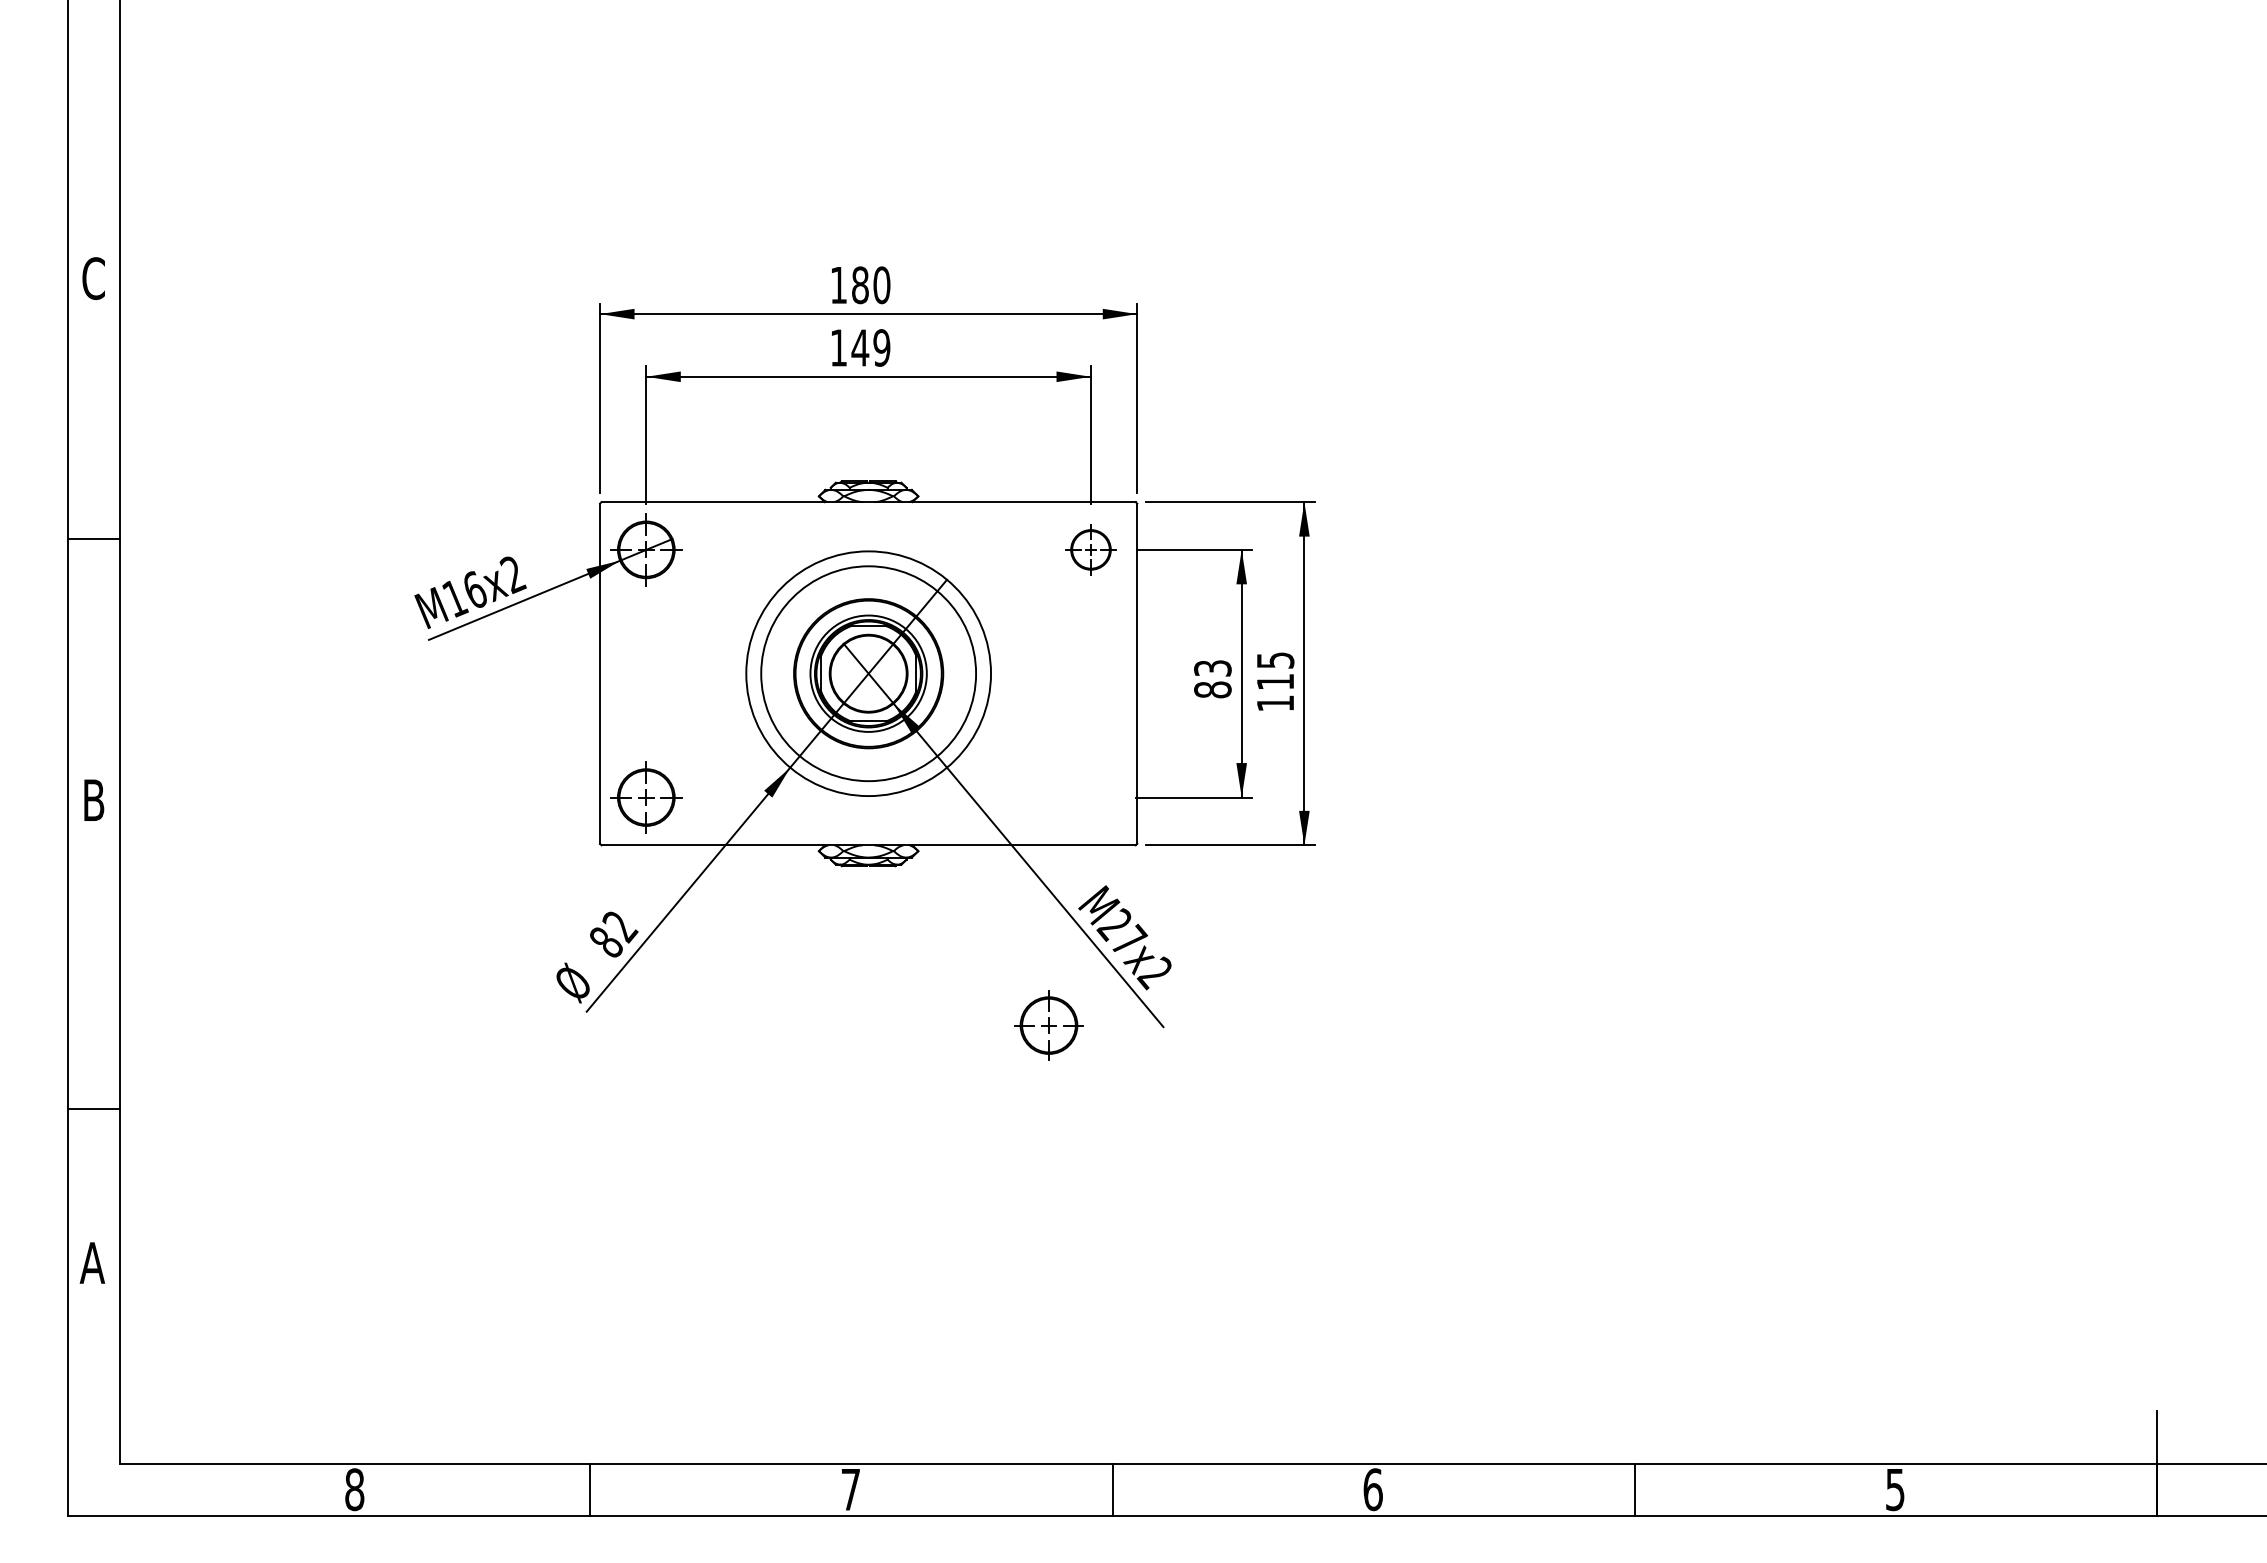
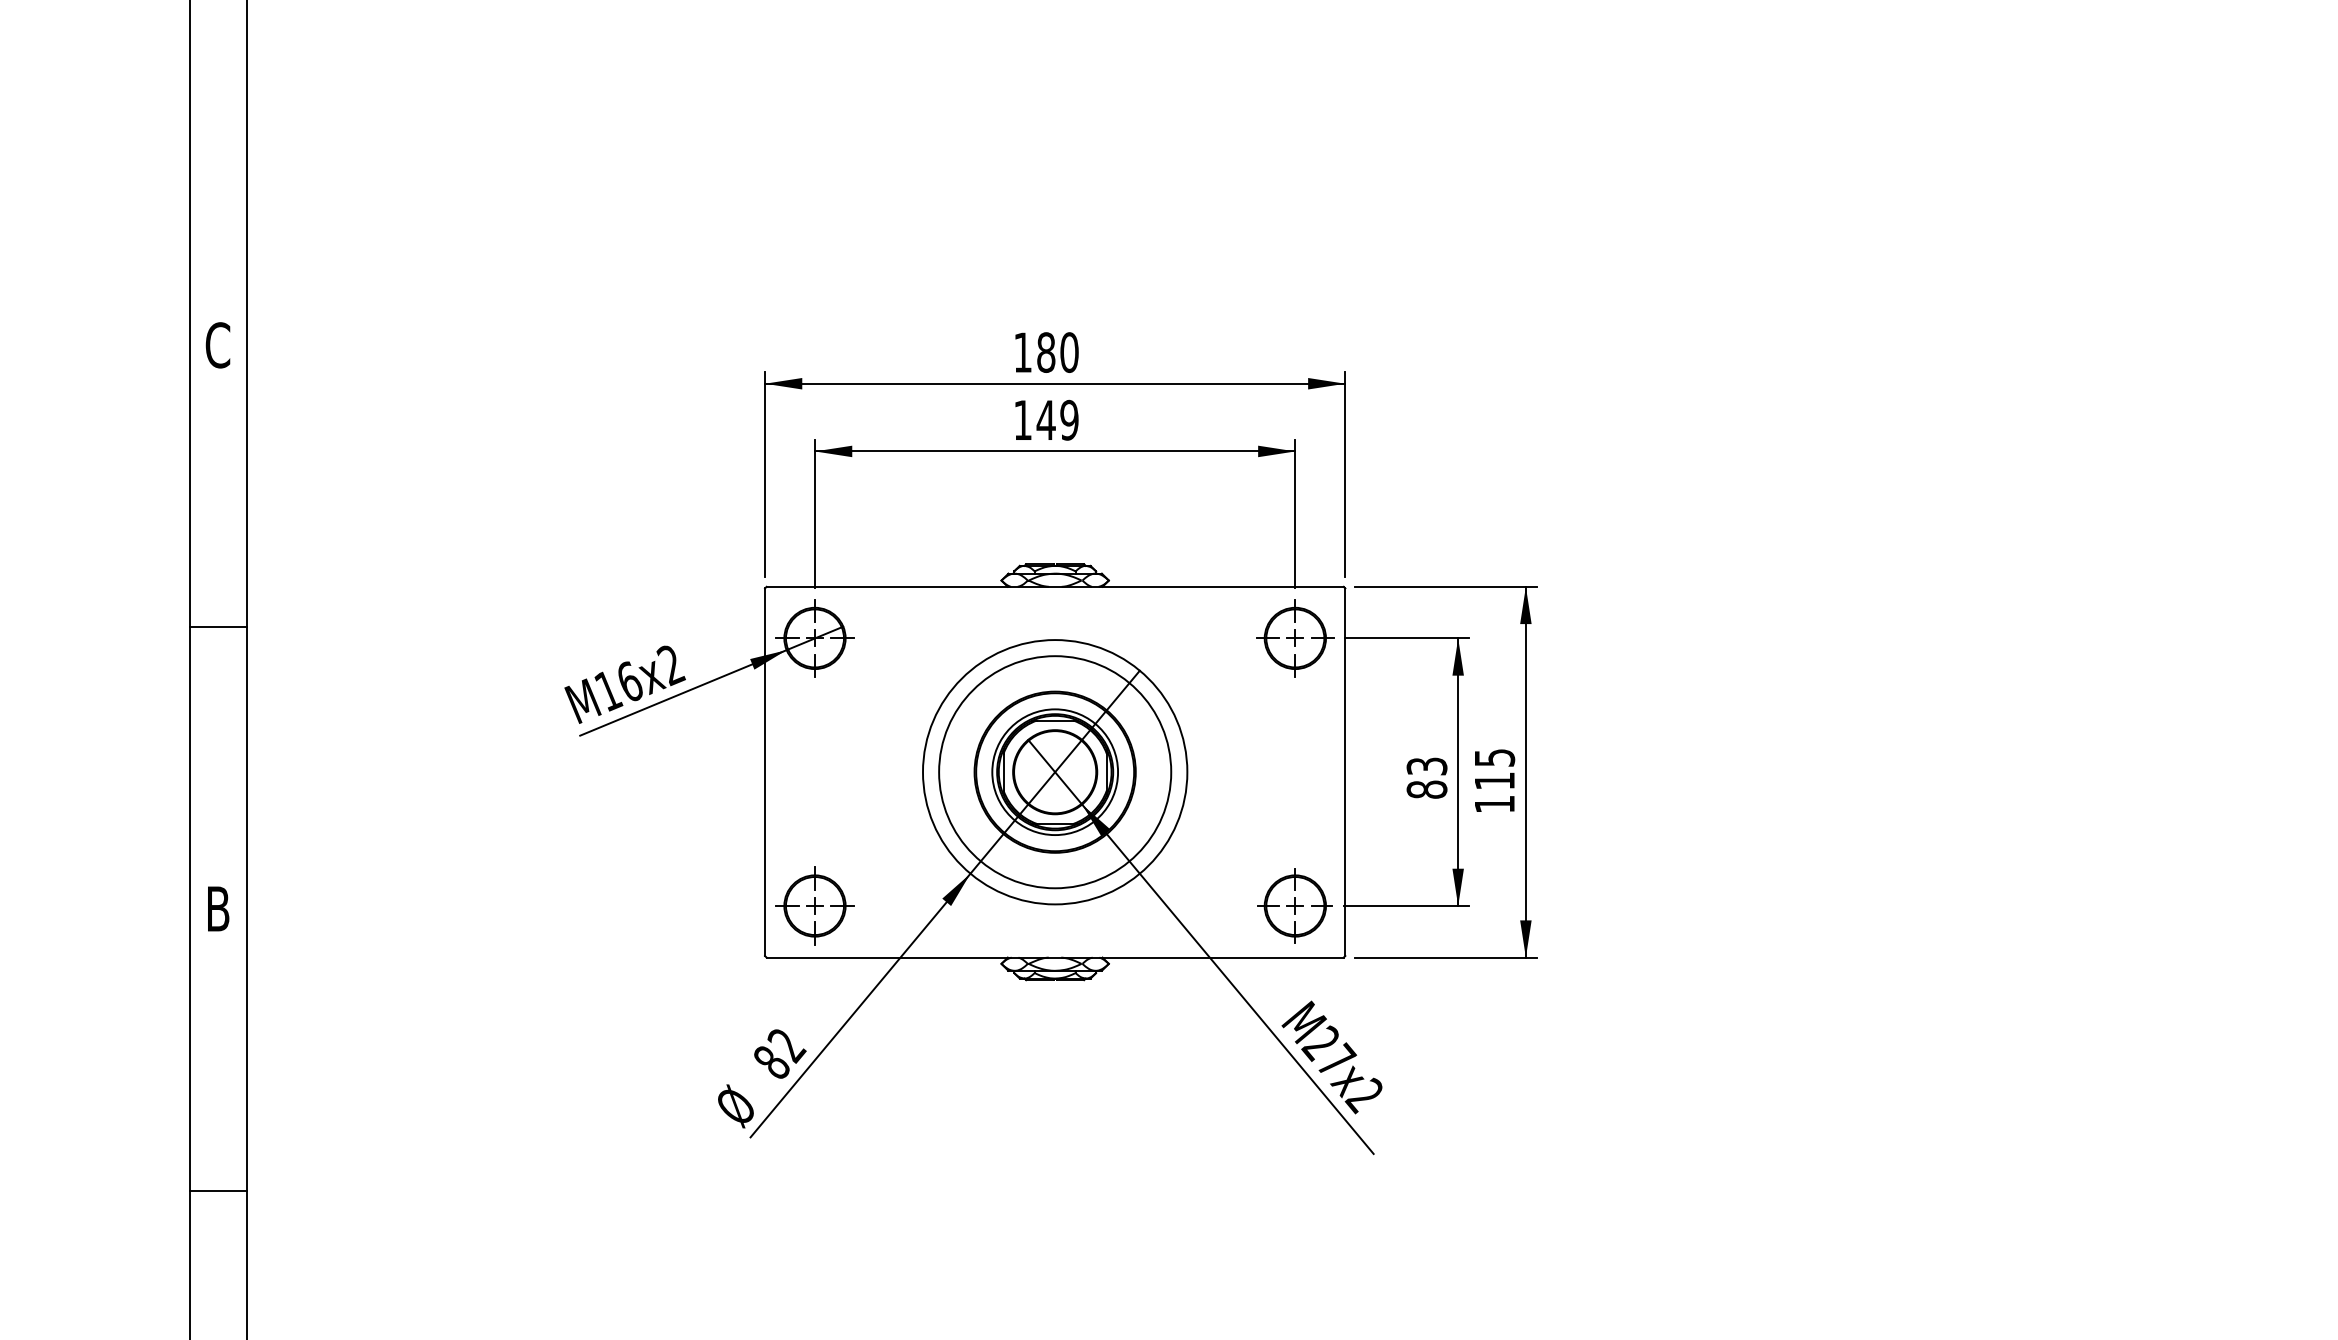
part: (1090, 549) -> (1294, 638), size x1.43
part: (1048, 1025) -> (1294, 905), moved
line: (94, 1108) -> (218, 1191), moved

